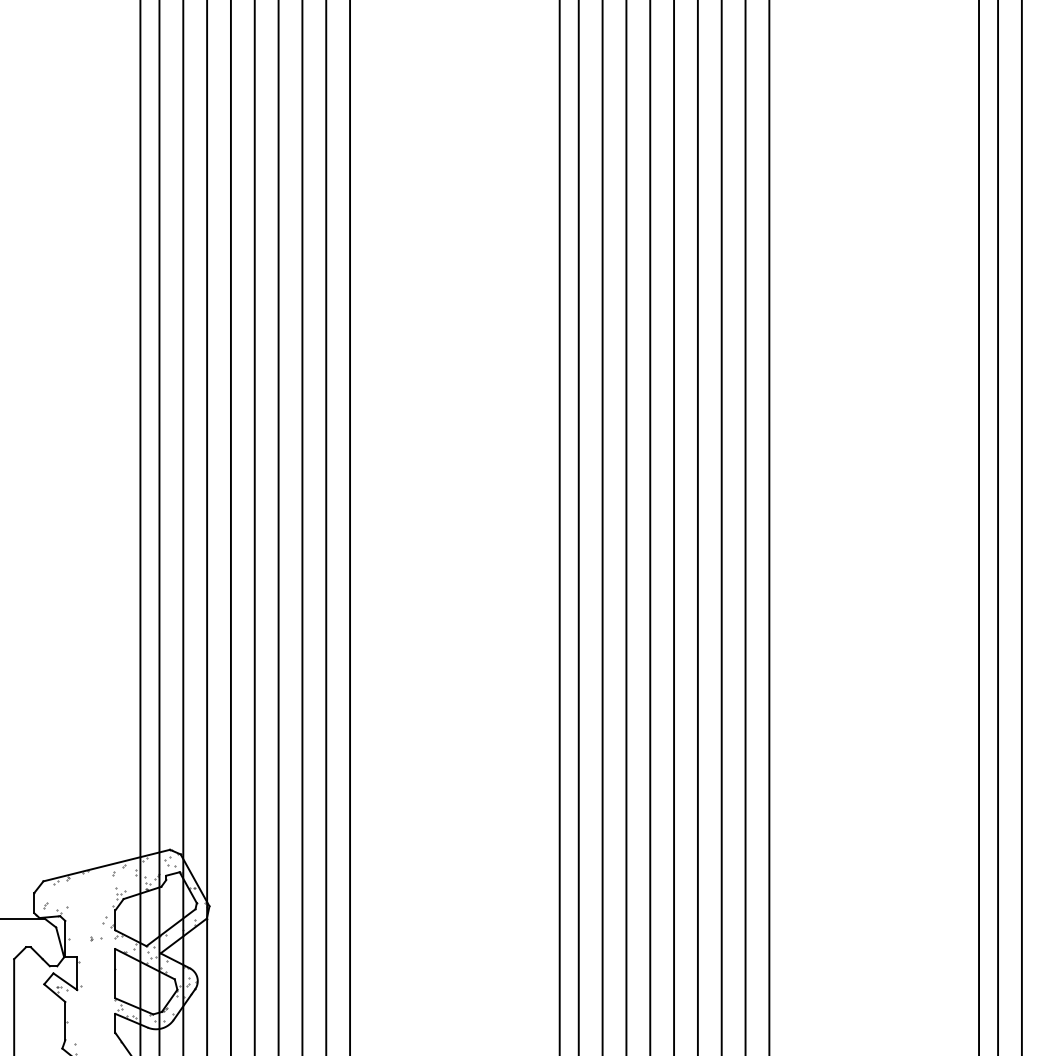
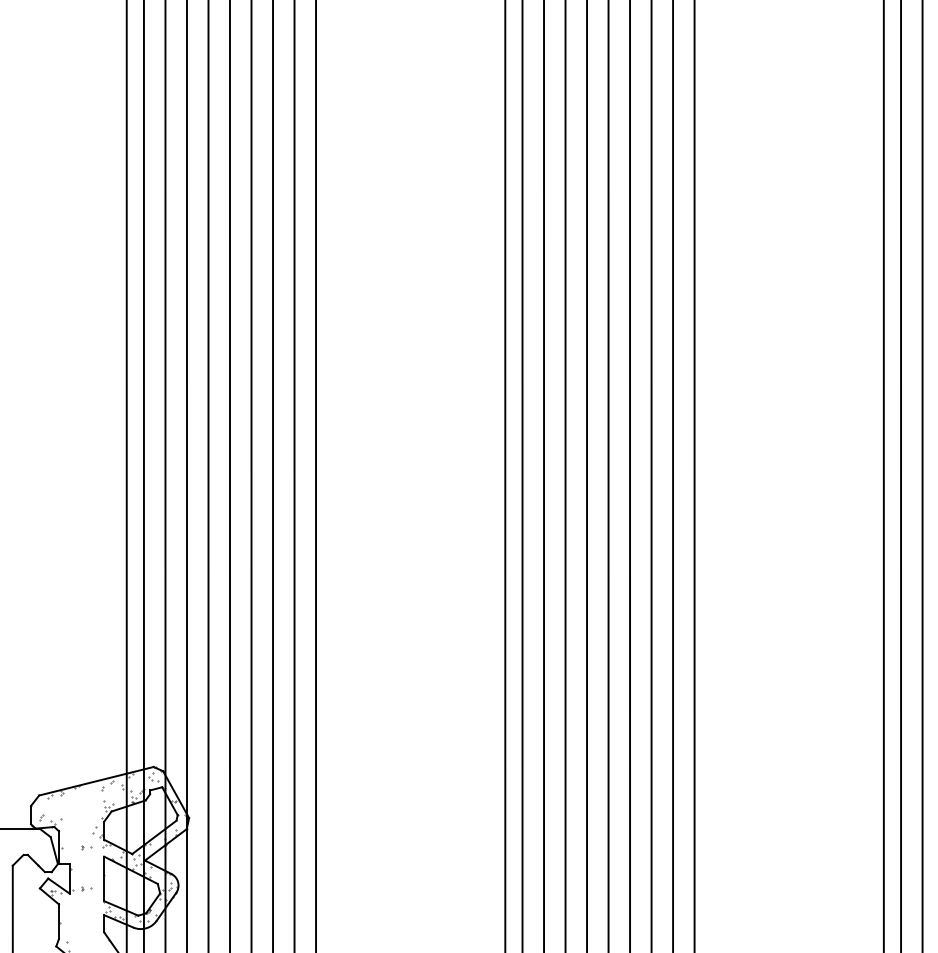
part: (96, 984) -> (87, 888), added

